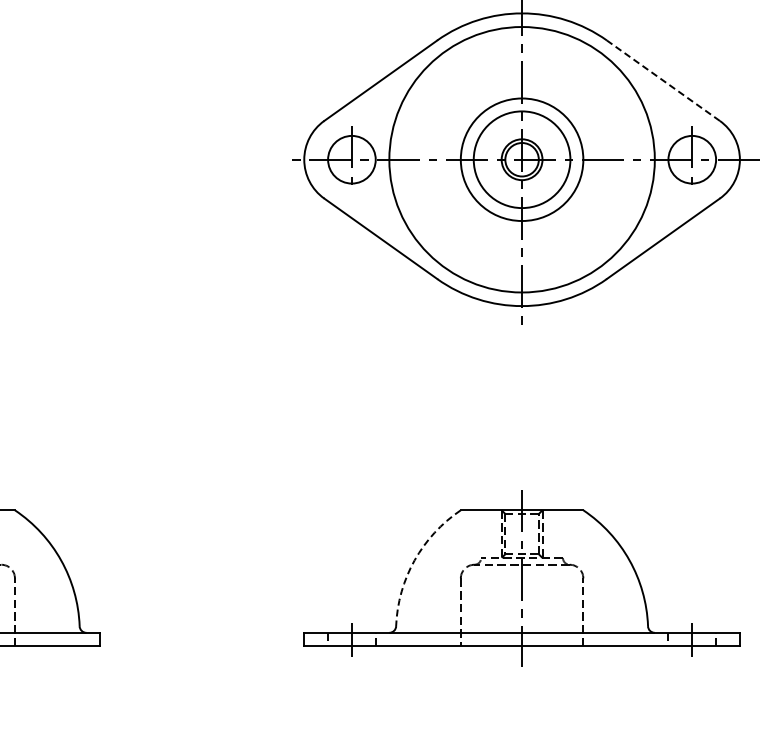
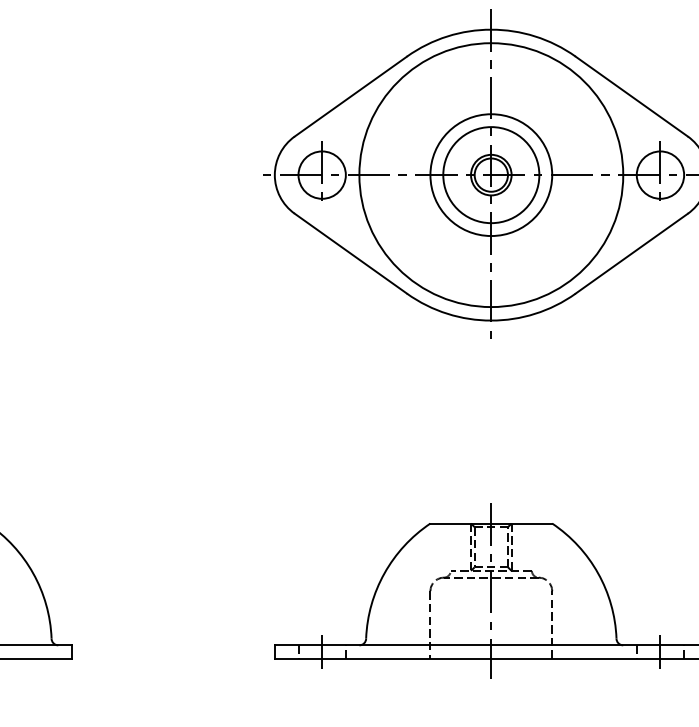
line: (663, 80) -> (631, 96), dashed -> solid
arc: (414, 560) -> (384, 573), dashed -> solid

